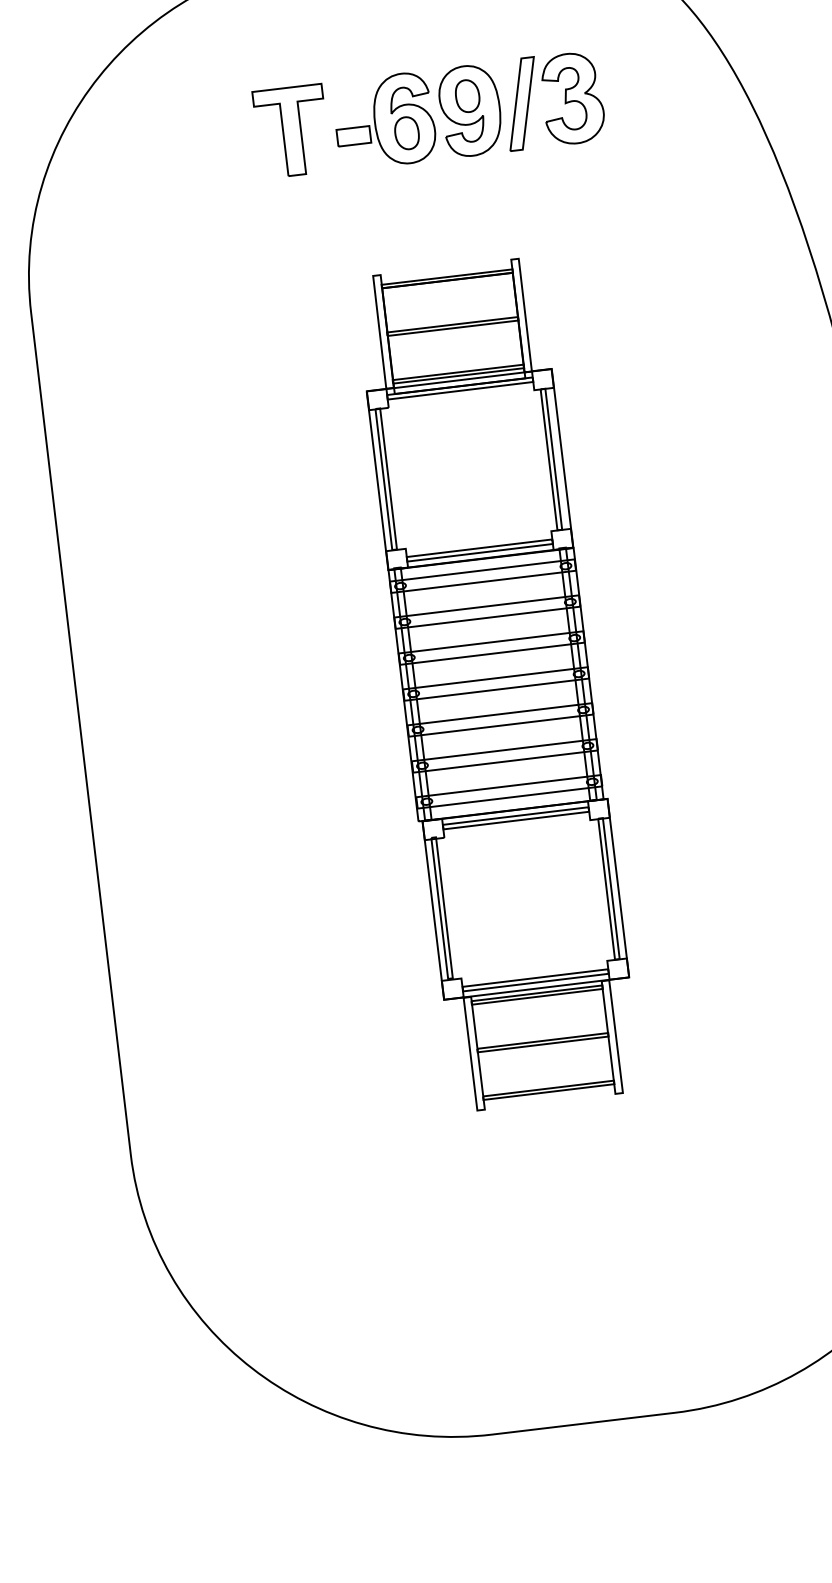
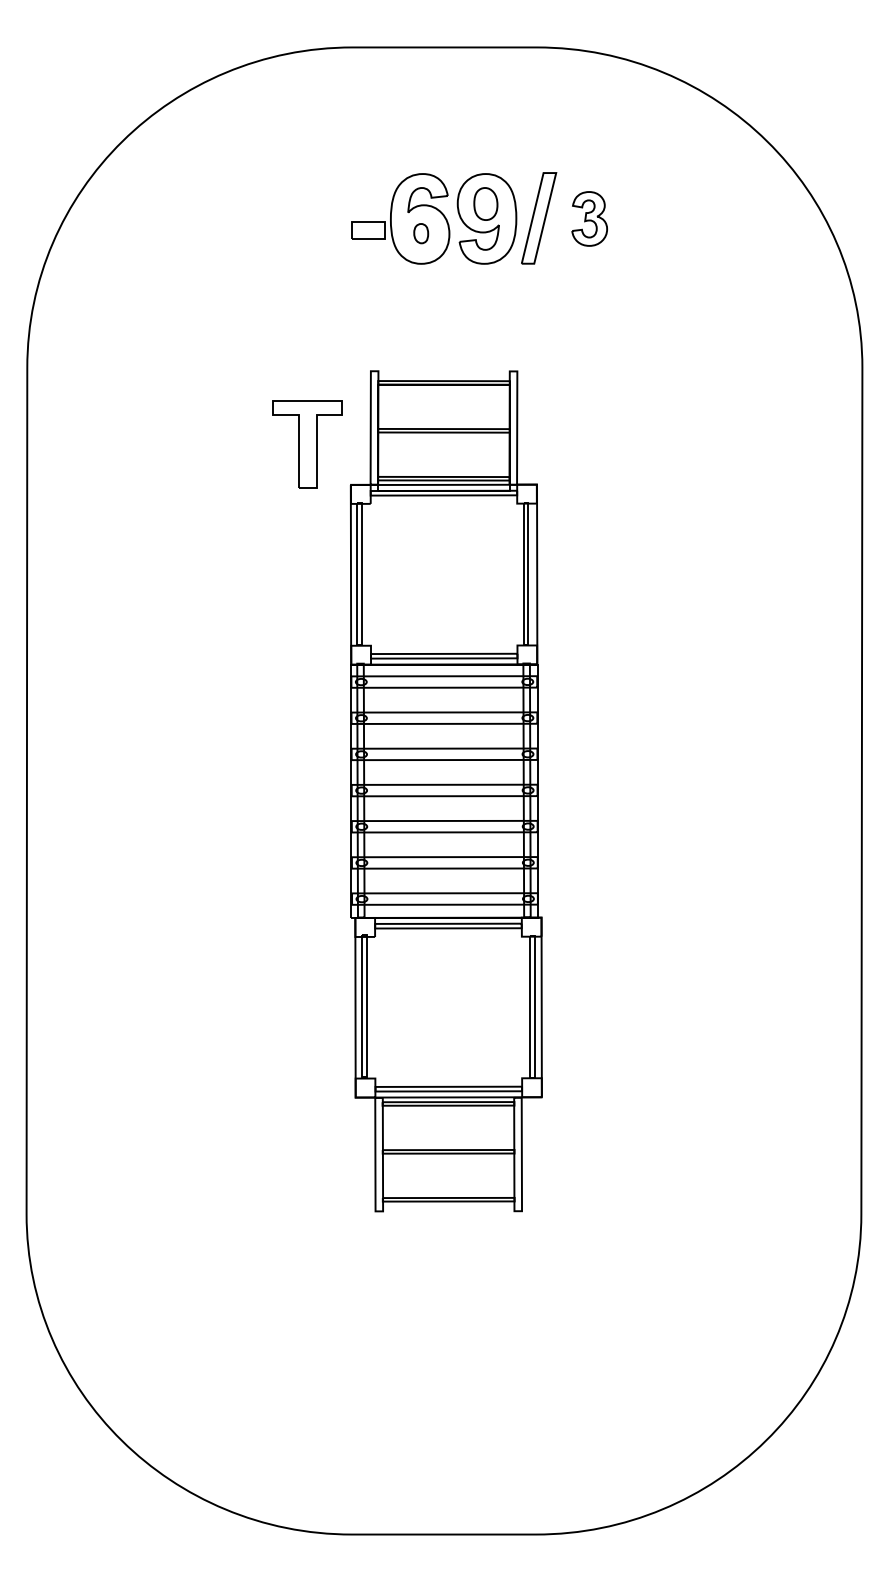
part: (572, 98) -> (589, 218), size x0.6
part: (292, 131) -> (307, 444), moved
part: (406, 133) -> (420, 233), size x0.6

